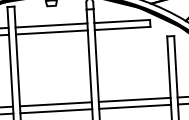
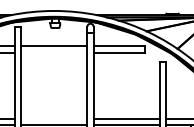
line: (52, 32) -> (54, 52), removed
line: (56, 104) -> (54, 118), removed

